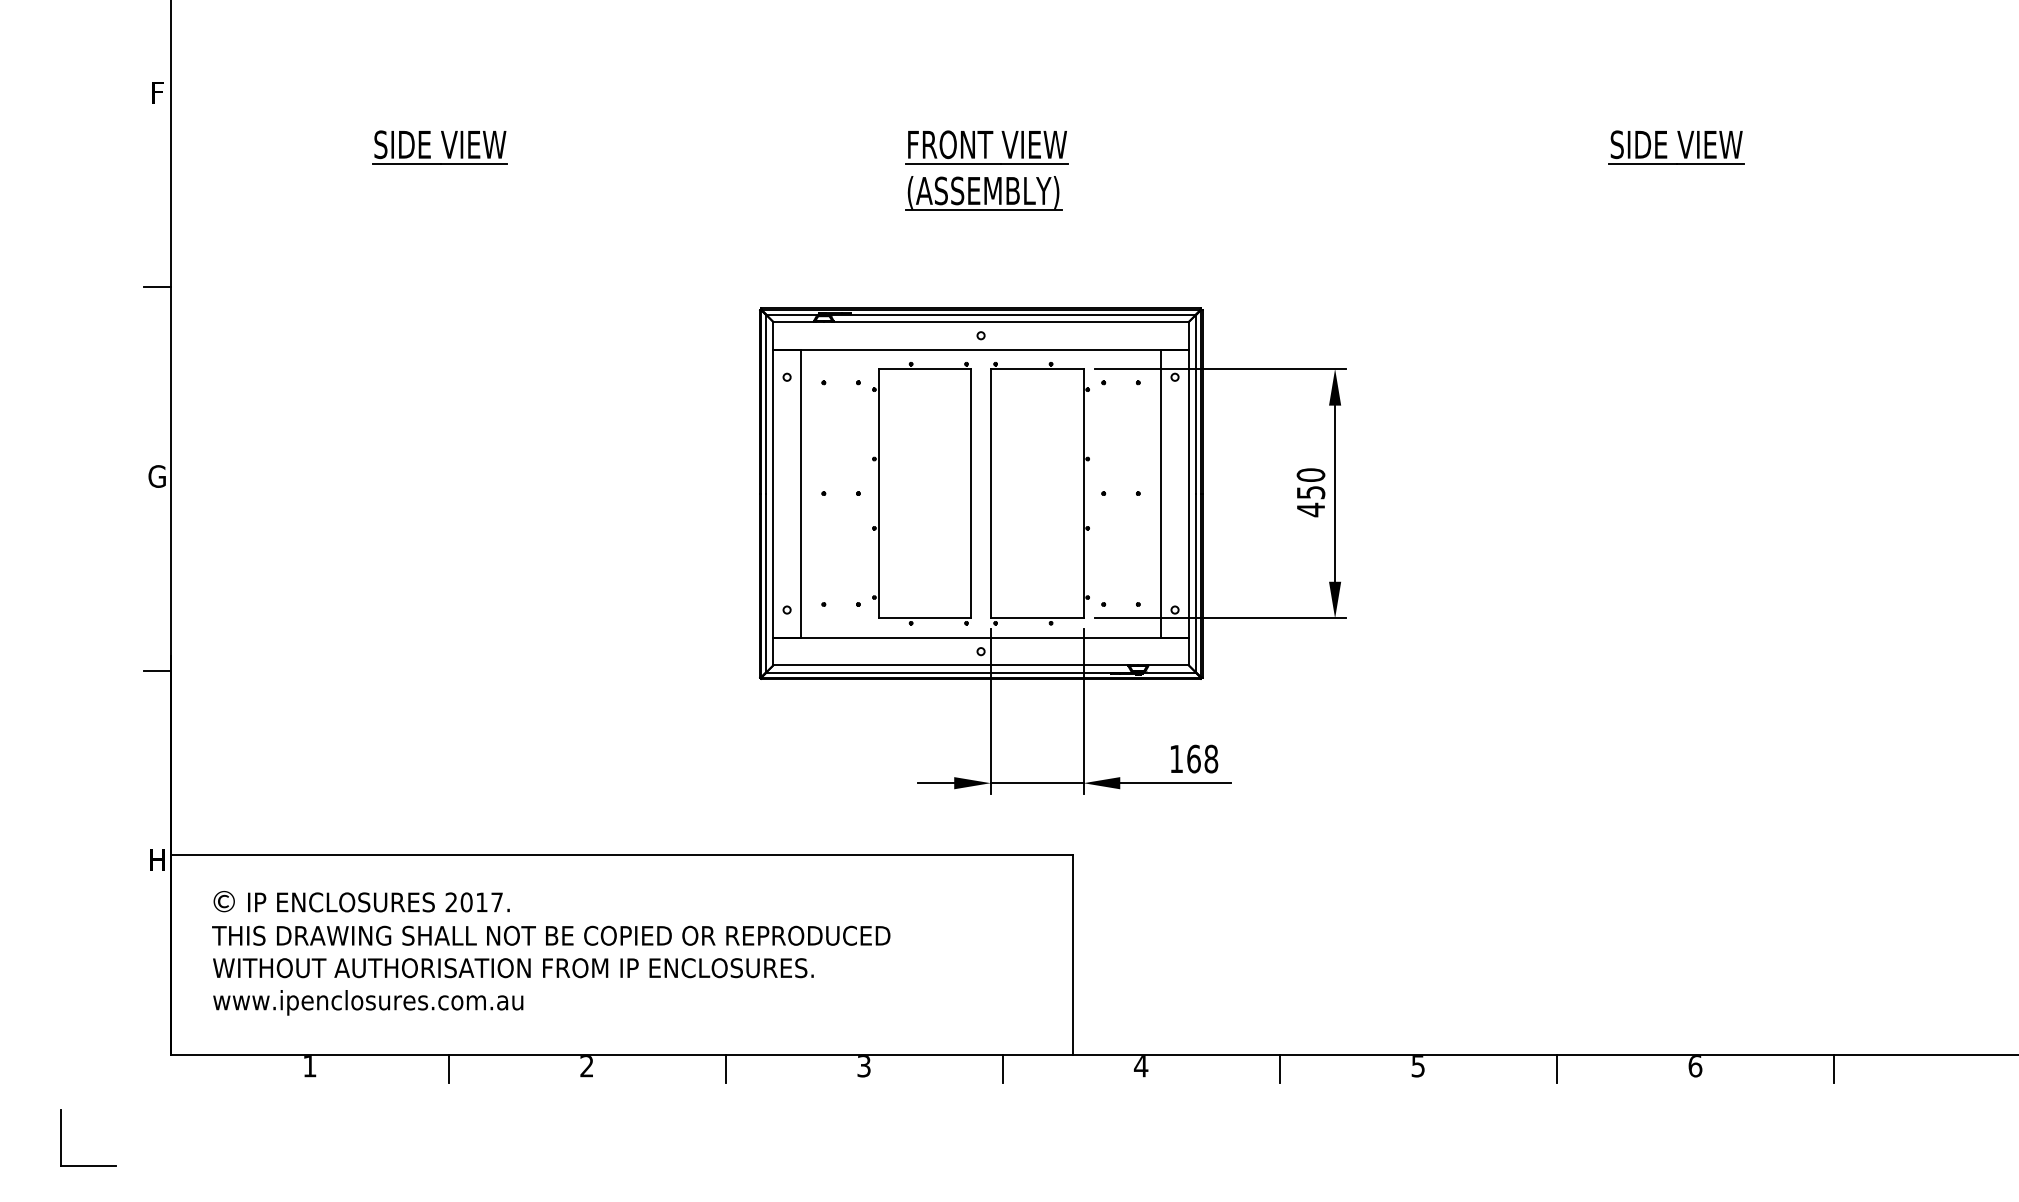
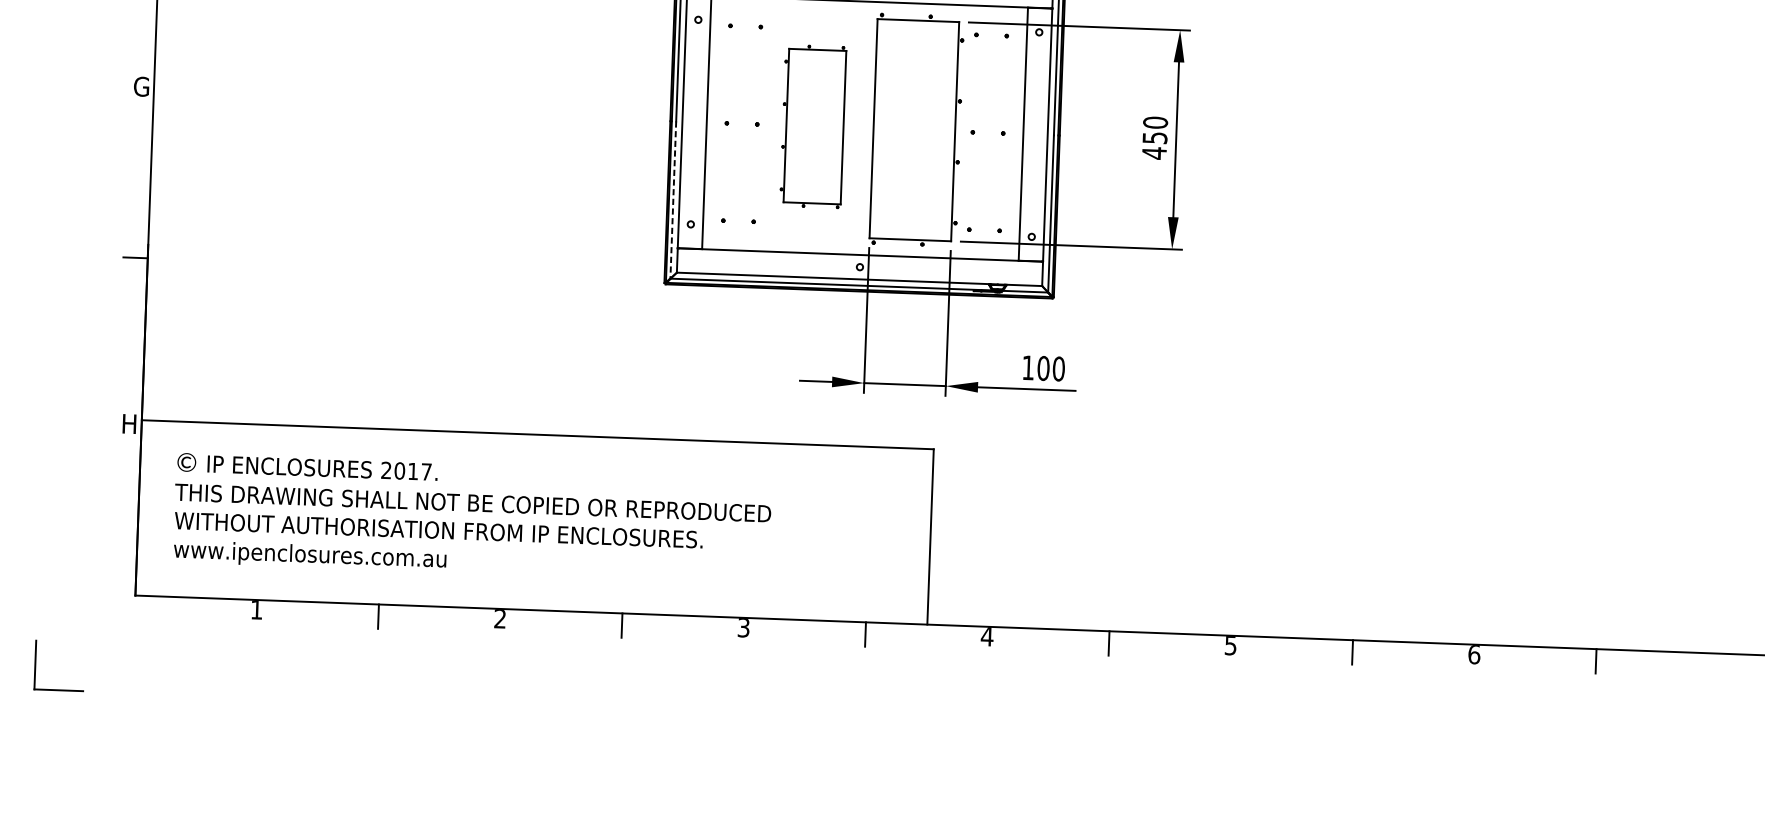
part: (921, 493) -> (812, 126), size x0.7
line: (766, 583) -> (673, 200), solid -> dashed
text: (1202, 758) -> (1051, 368), 168 -> 100

